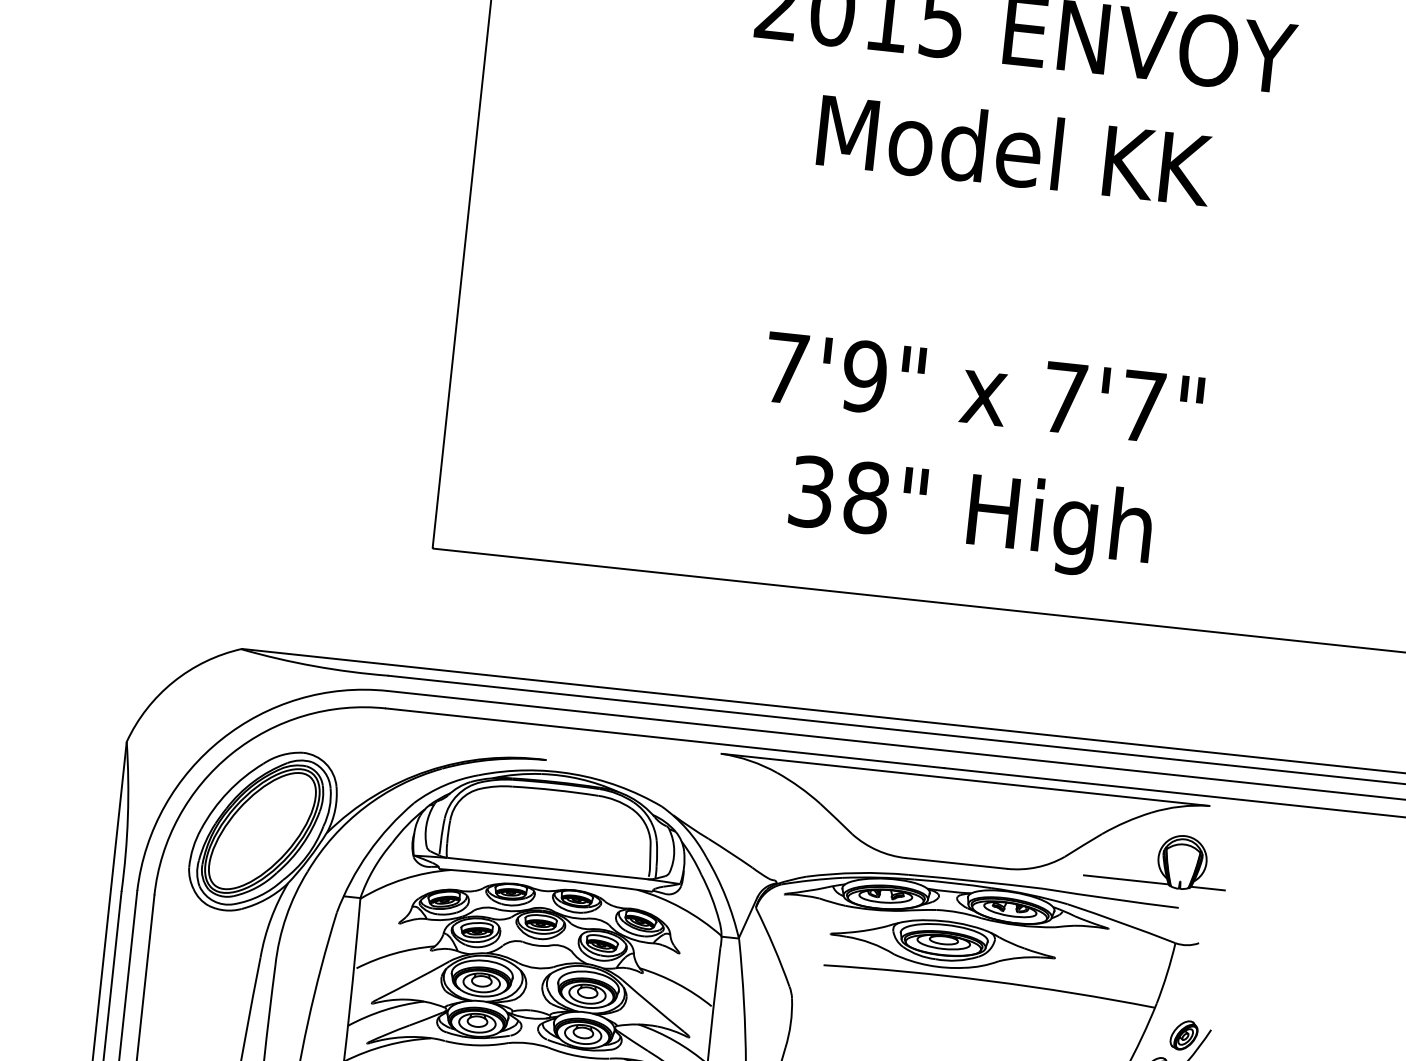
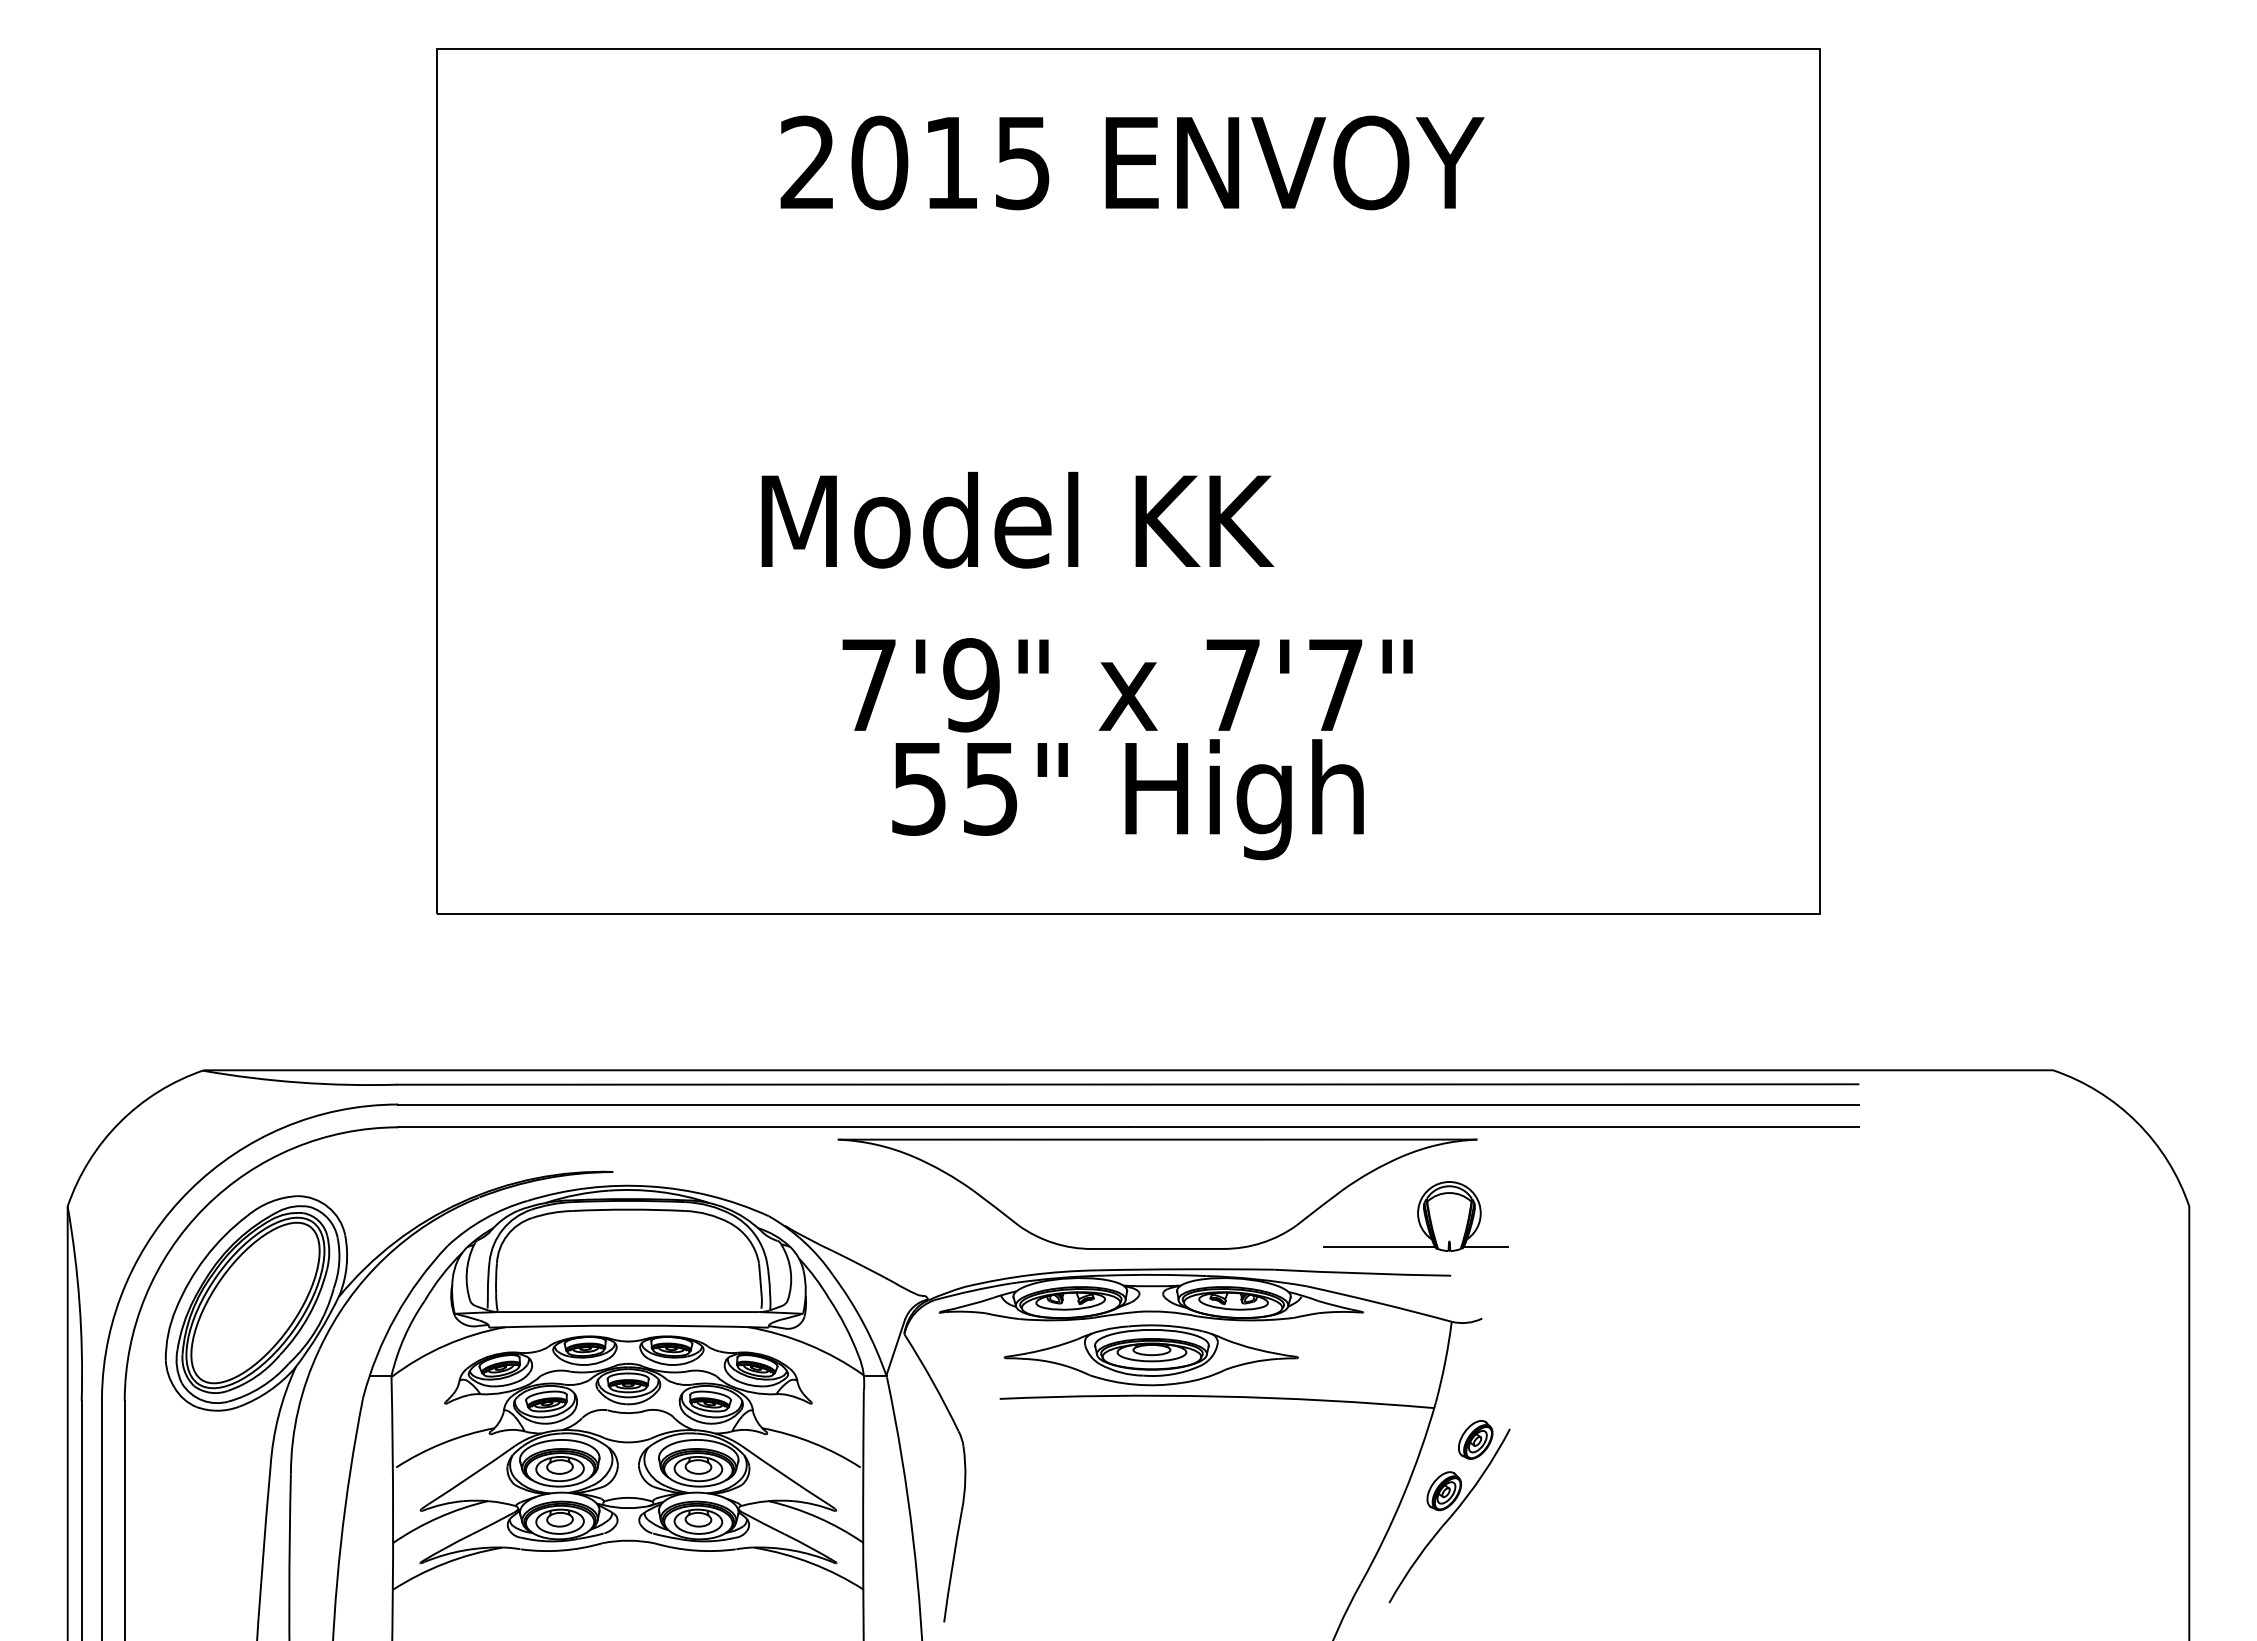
text: (1014, 149) -> (1017, 519), moved
text: (983, 389) -> (1127, 685), moved
text: (839, 494) -> (955, 788), 38" -> 55"

